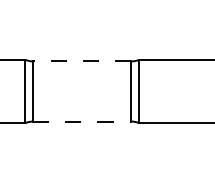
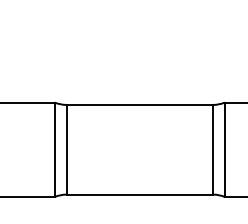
line: (81, 61) -> (138, 105), dashed -> solid
line: (82, 121) -> (140, 194), dashed -> solid

